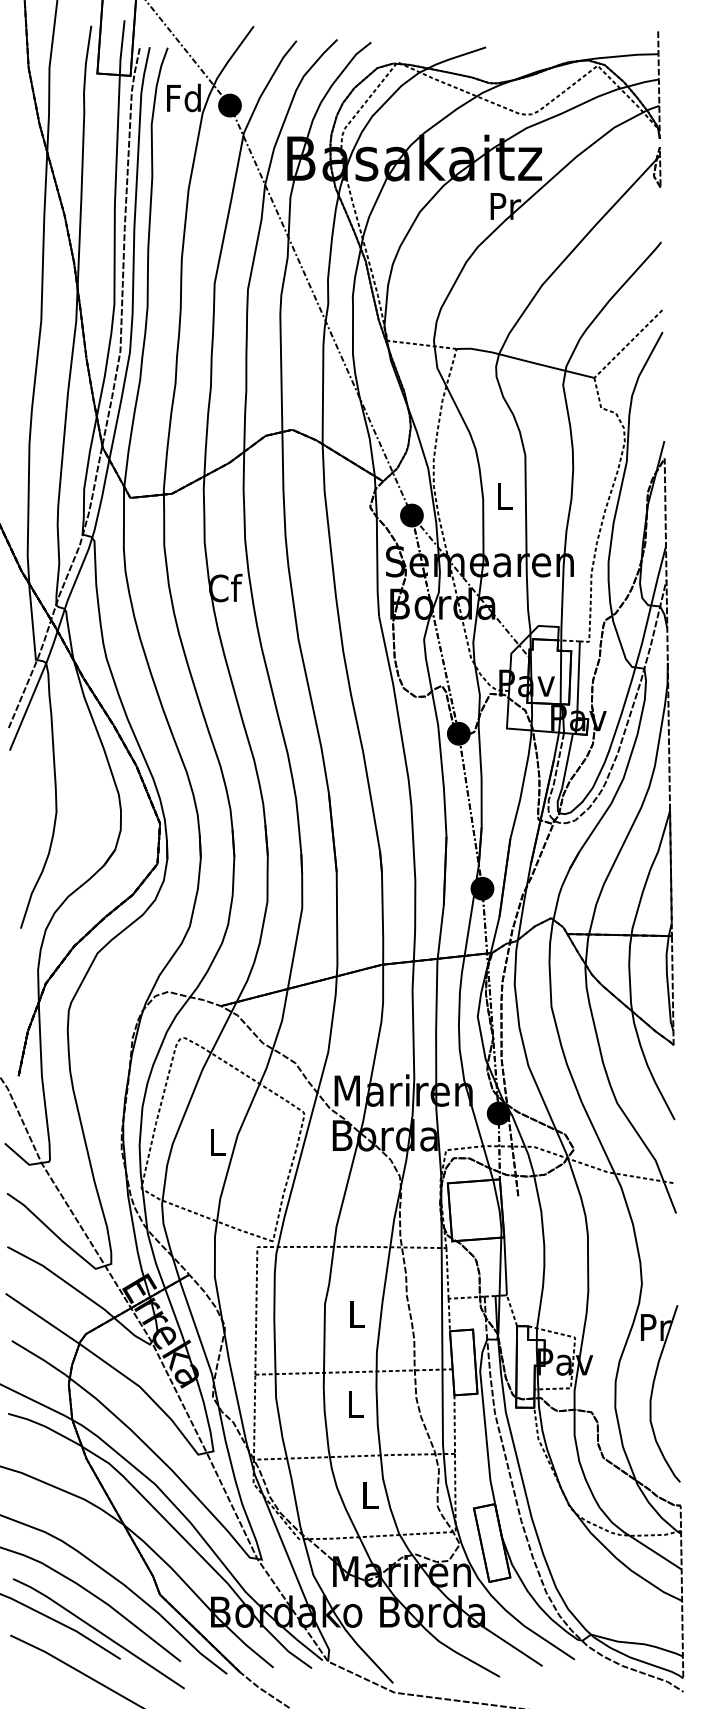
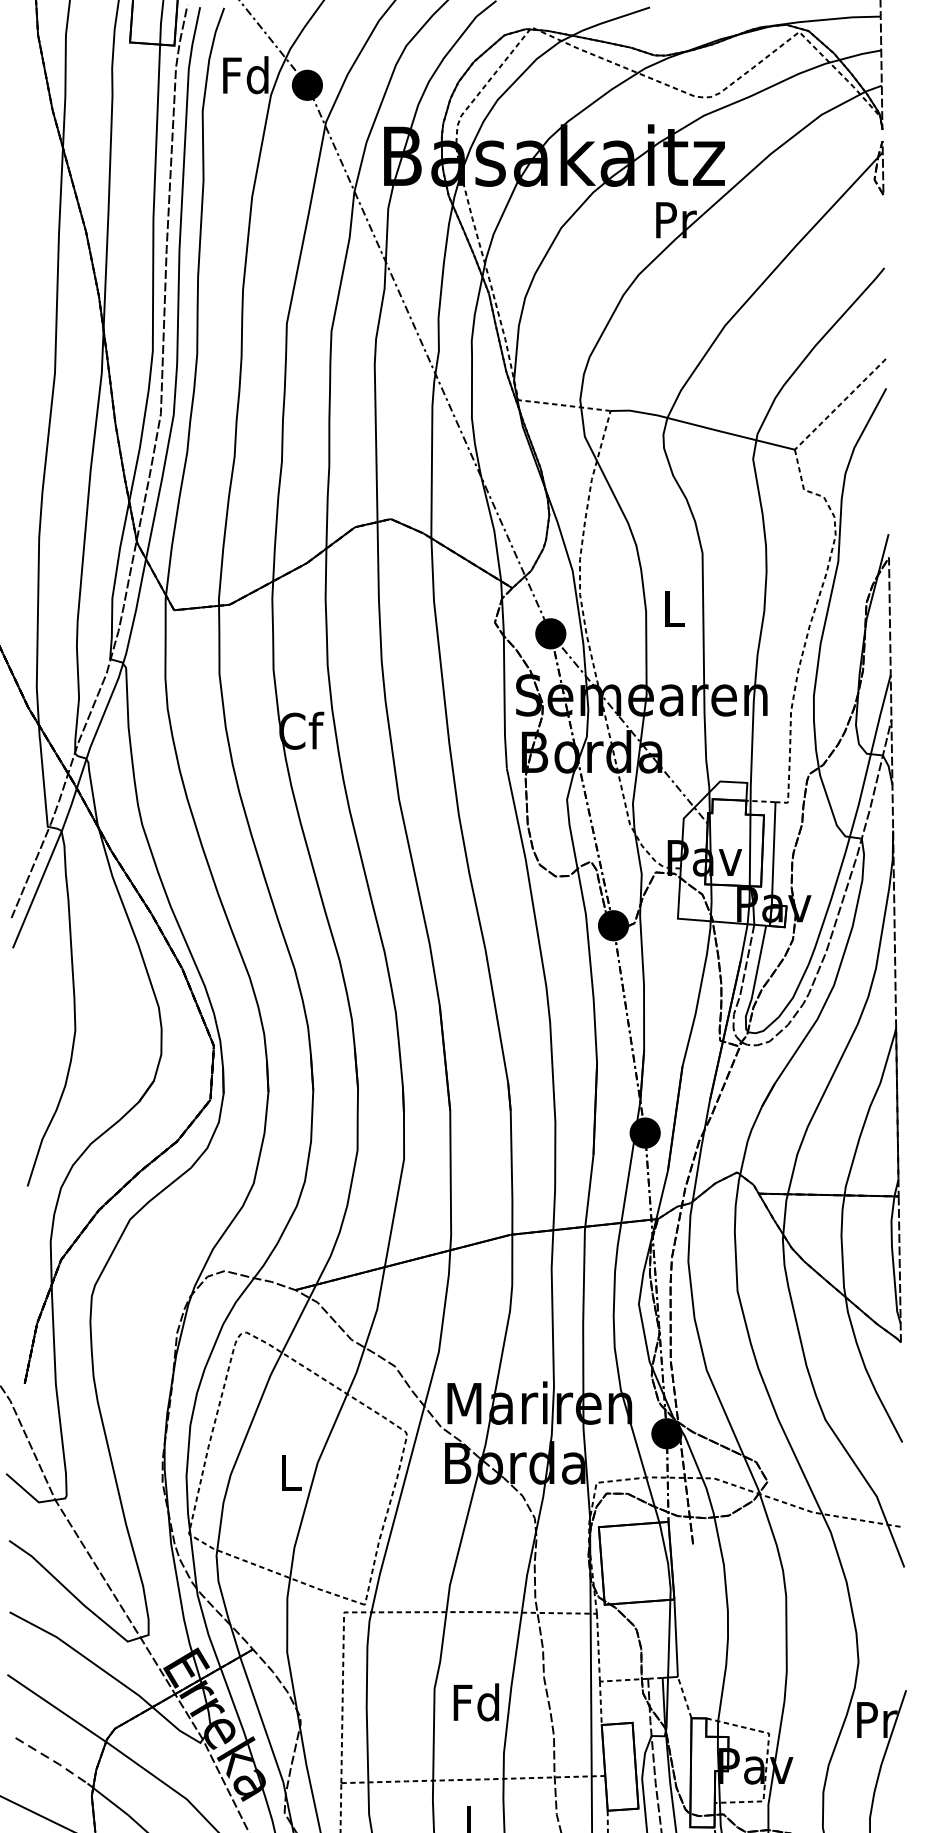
text: (356, 1314) -> (476, 1702), L -> Fd
line: (39, 1357) -> (52, 1760), solid -> dashed

